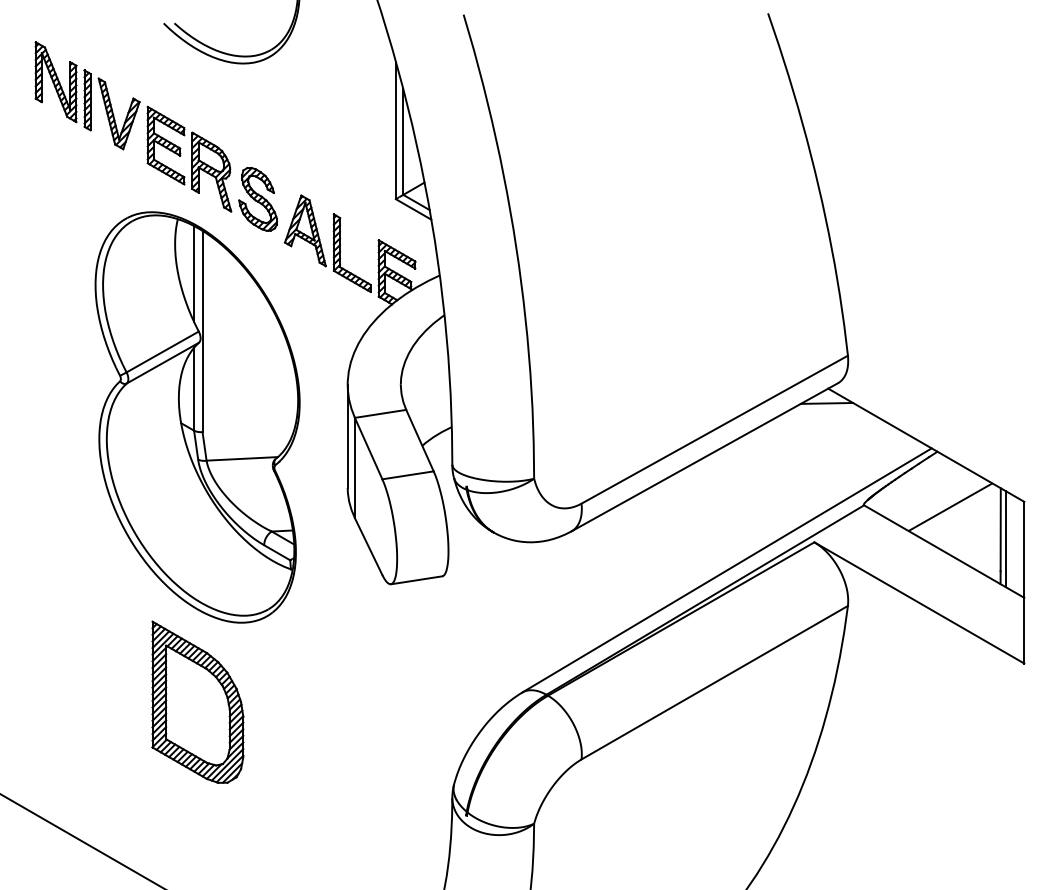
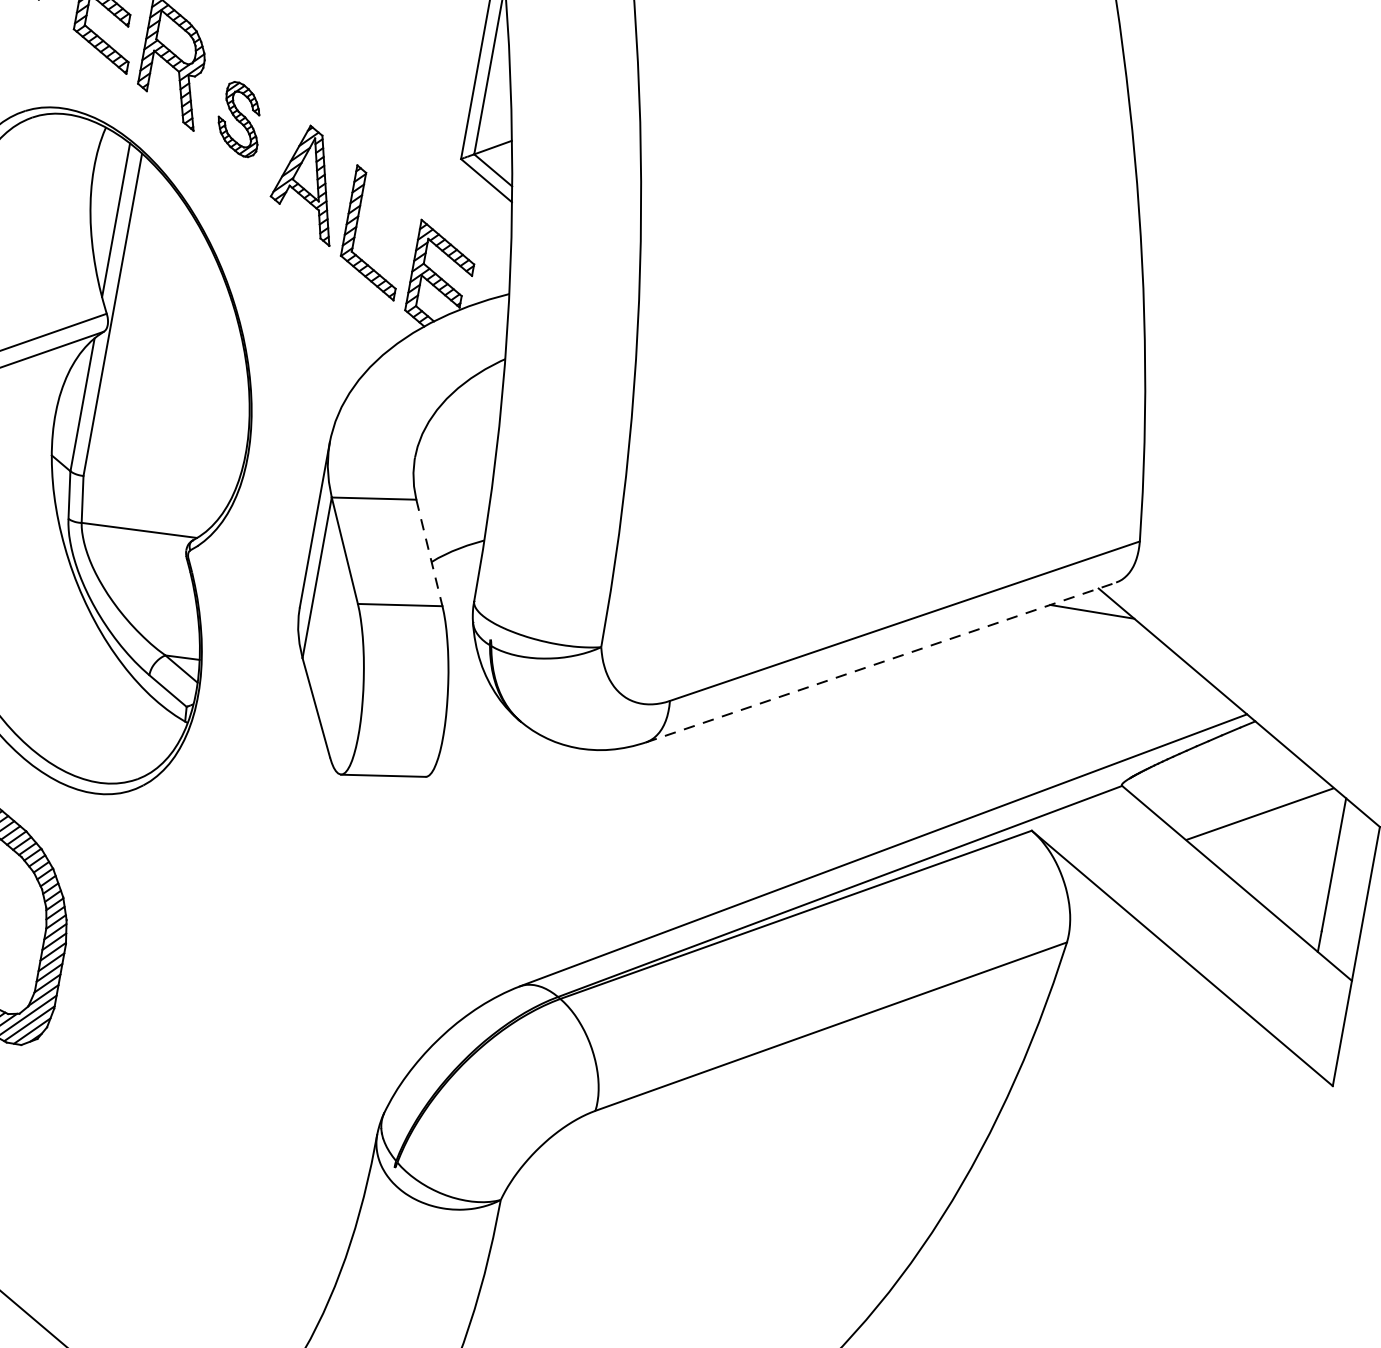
part: (257, 199) -> (239, 119), size x0.7
line: (419, 440) -> (428, 552), solid -> dashed
line: (705, 457) -> (881, 663), solid -> dashed
line: (1005, 539) -> (1338, 881), removed

